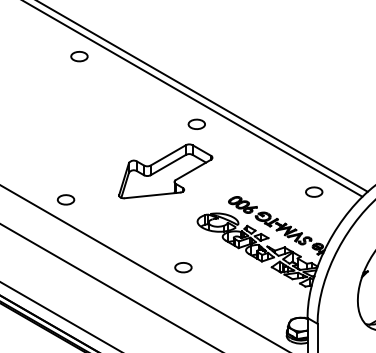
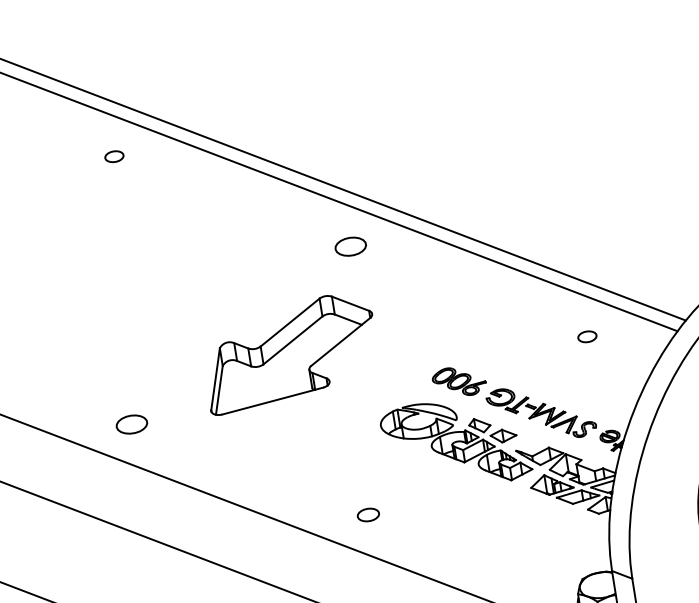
part: (79, 56) -> (114, 156), size x0.6
part: (165, 171) -> (289, 353), moved
part: (314, 191) -> (587, 335), size x0.6
part: (183, 267) -> (368, 514), size x0.7

